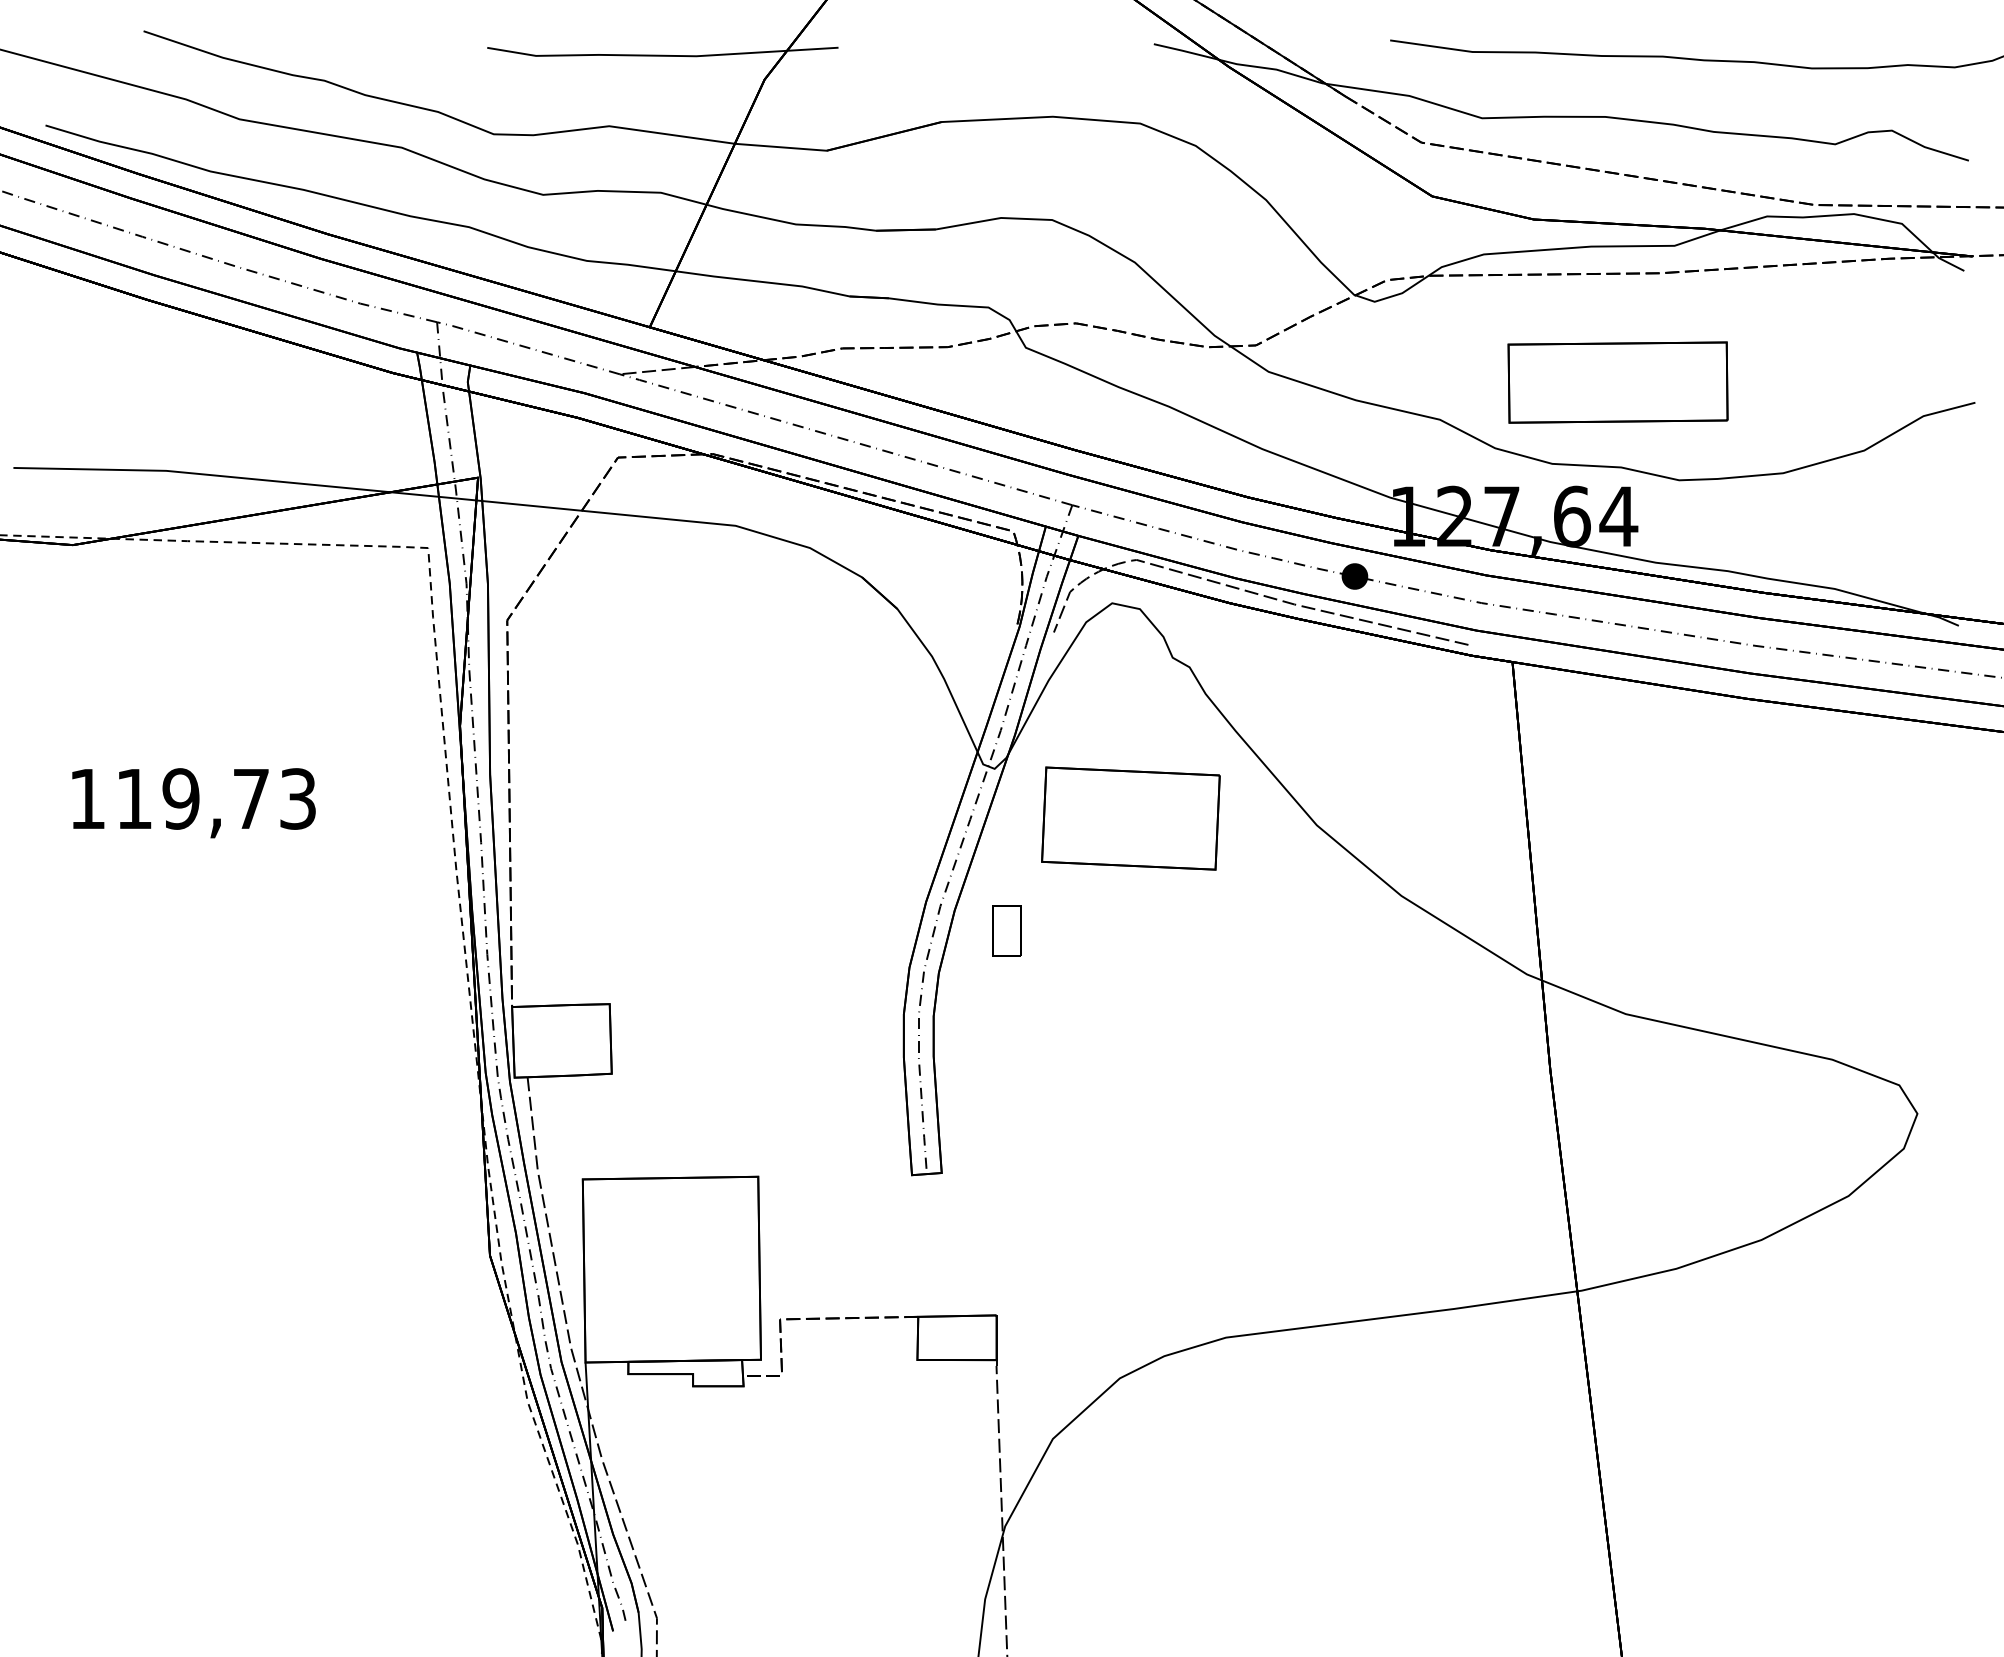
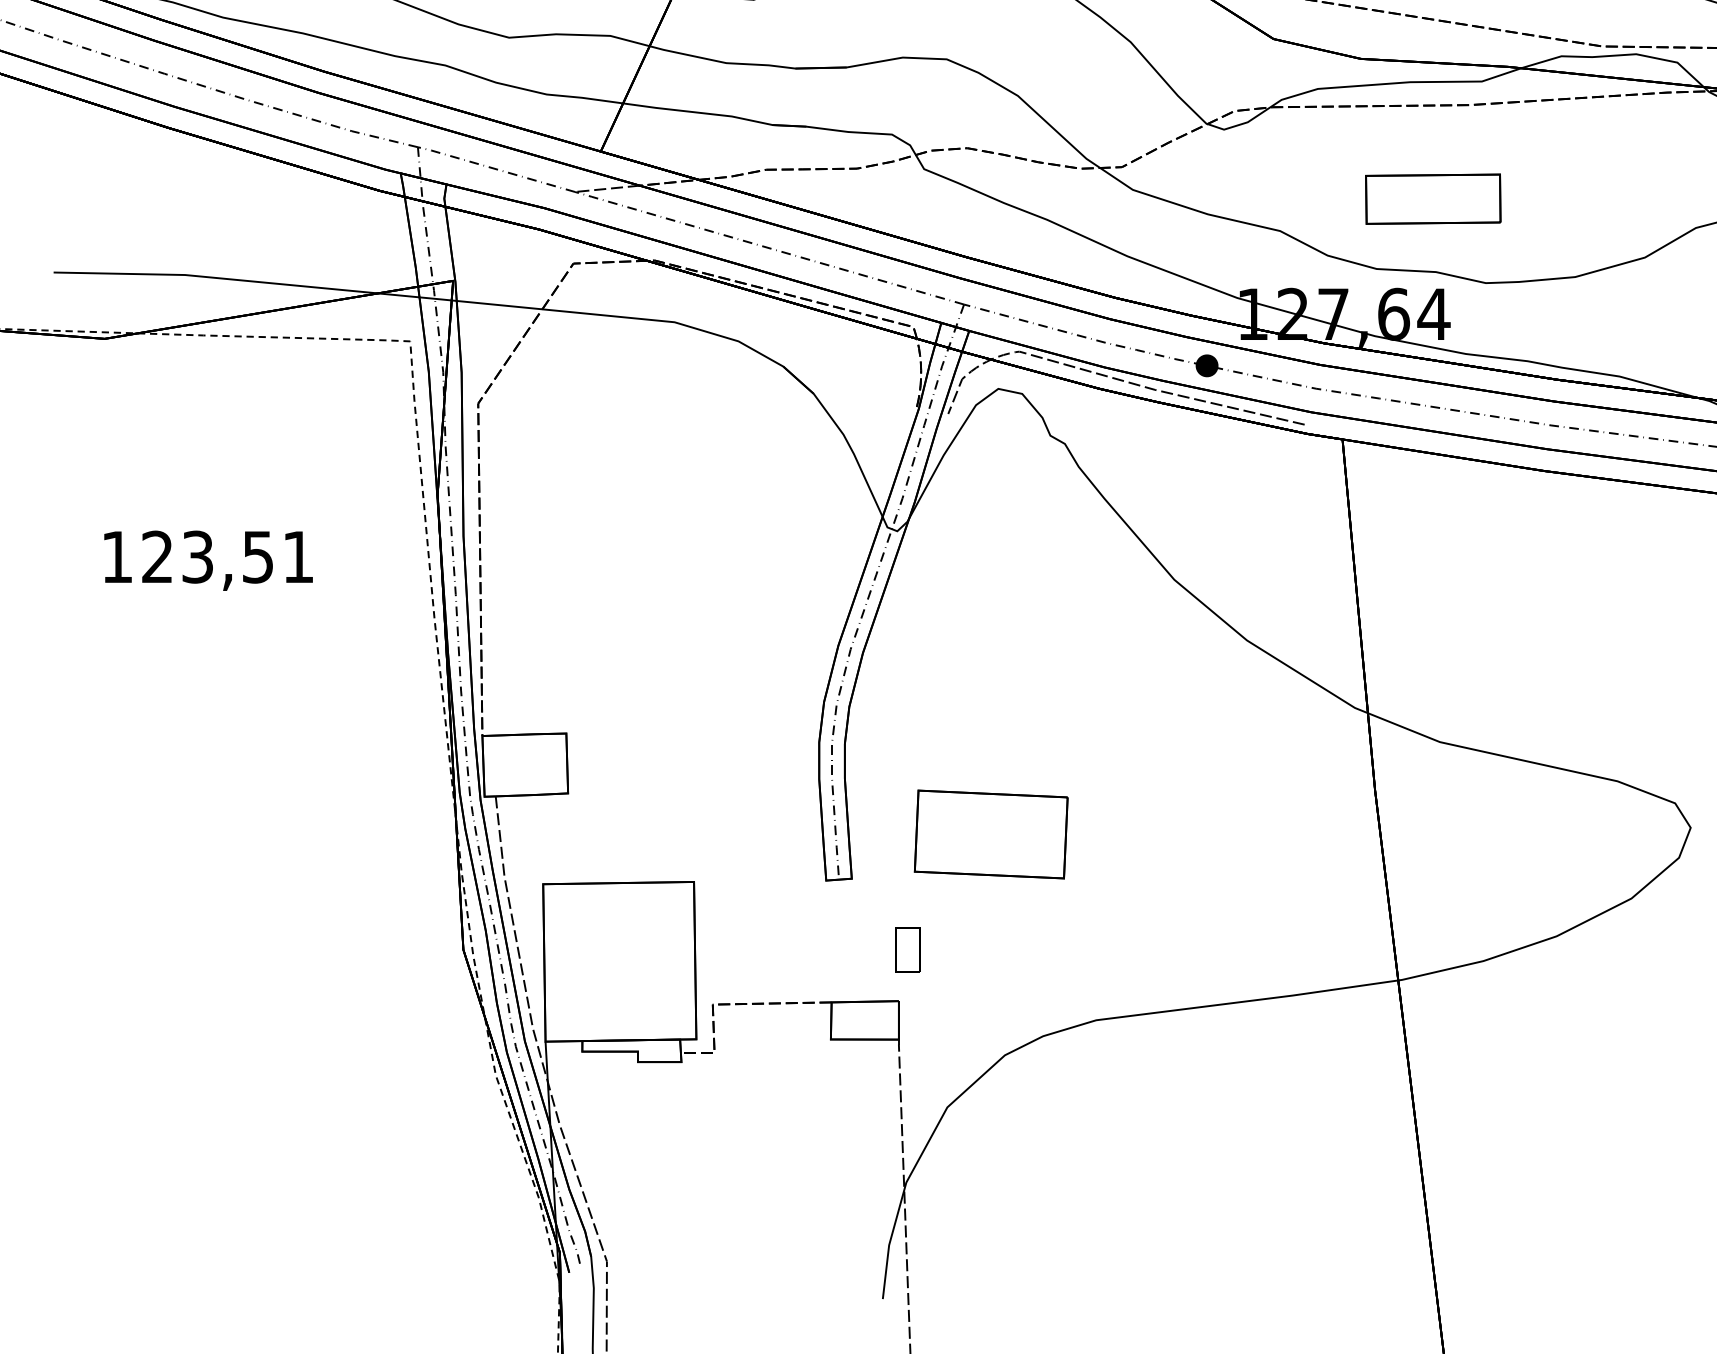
part: (1617, 382) -> (1432, 199), size x0.71
text: (215, 798) -> (227, 556), 119,73 -> 123,51
part: (1130, 818) -> (990, 834), moved
part: (1006, 930) -> (907, 949), moved

